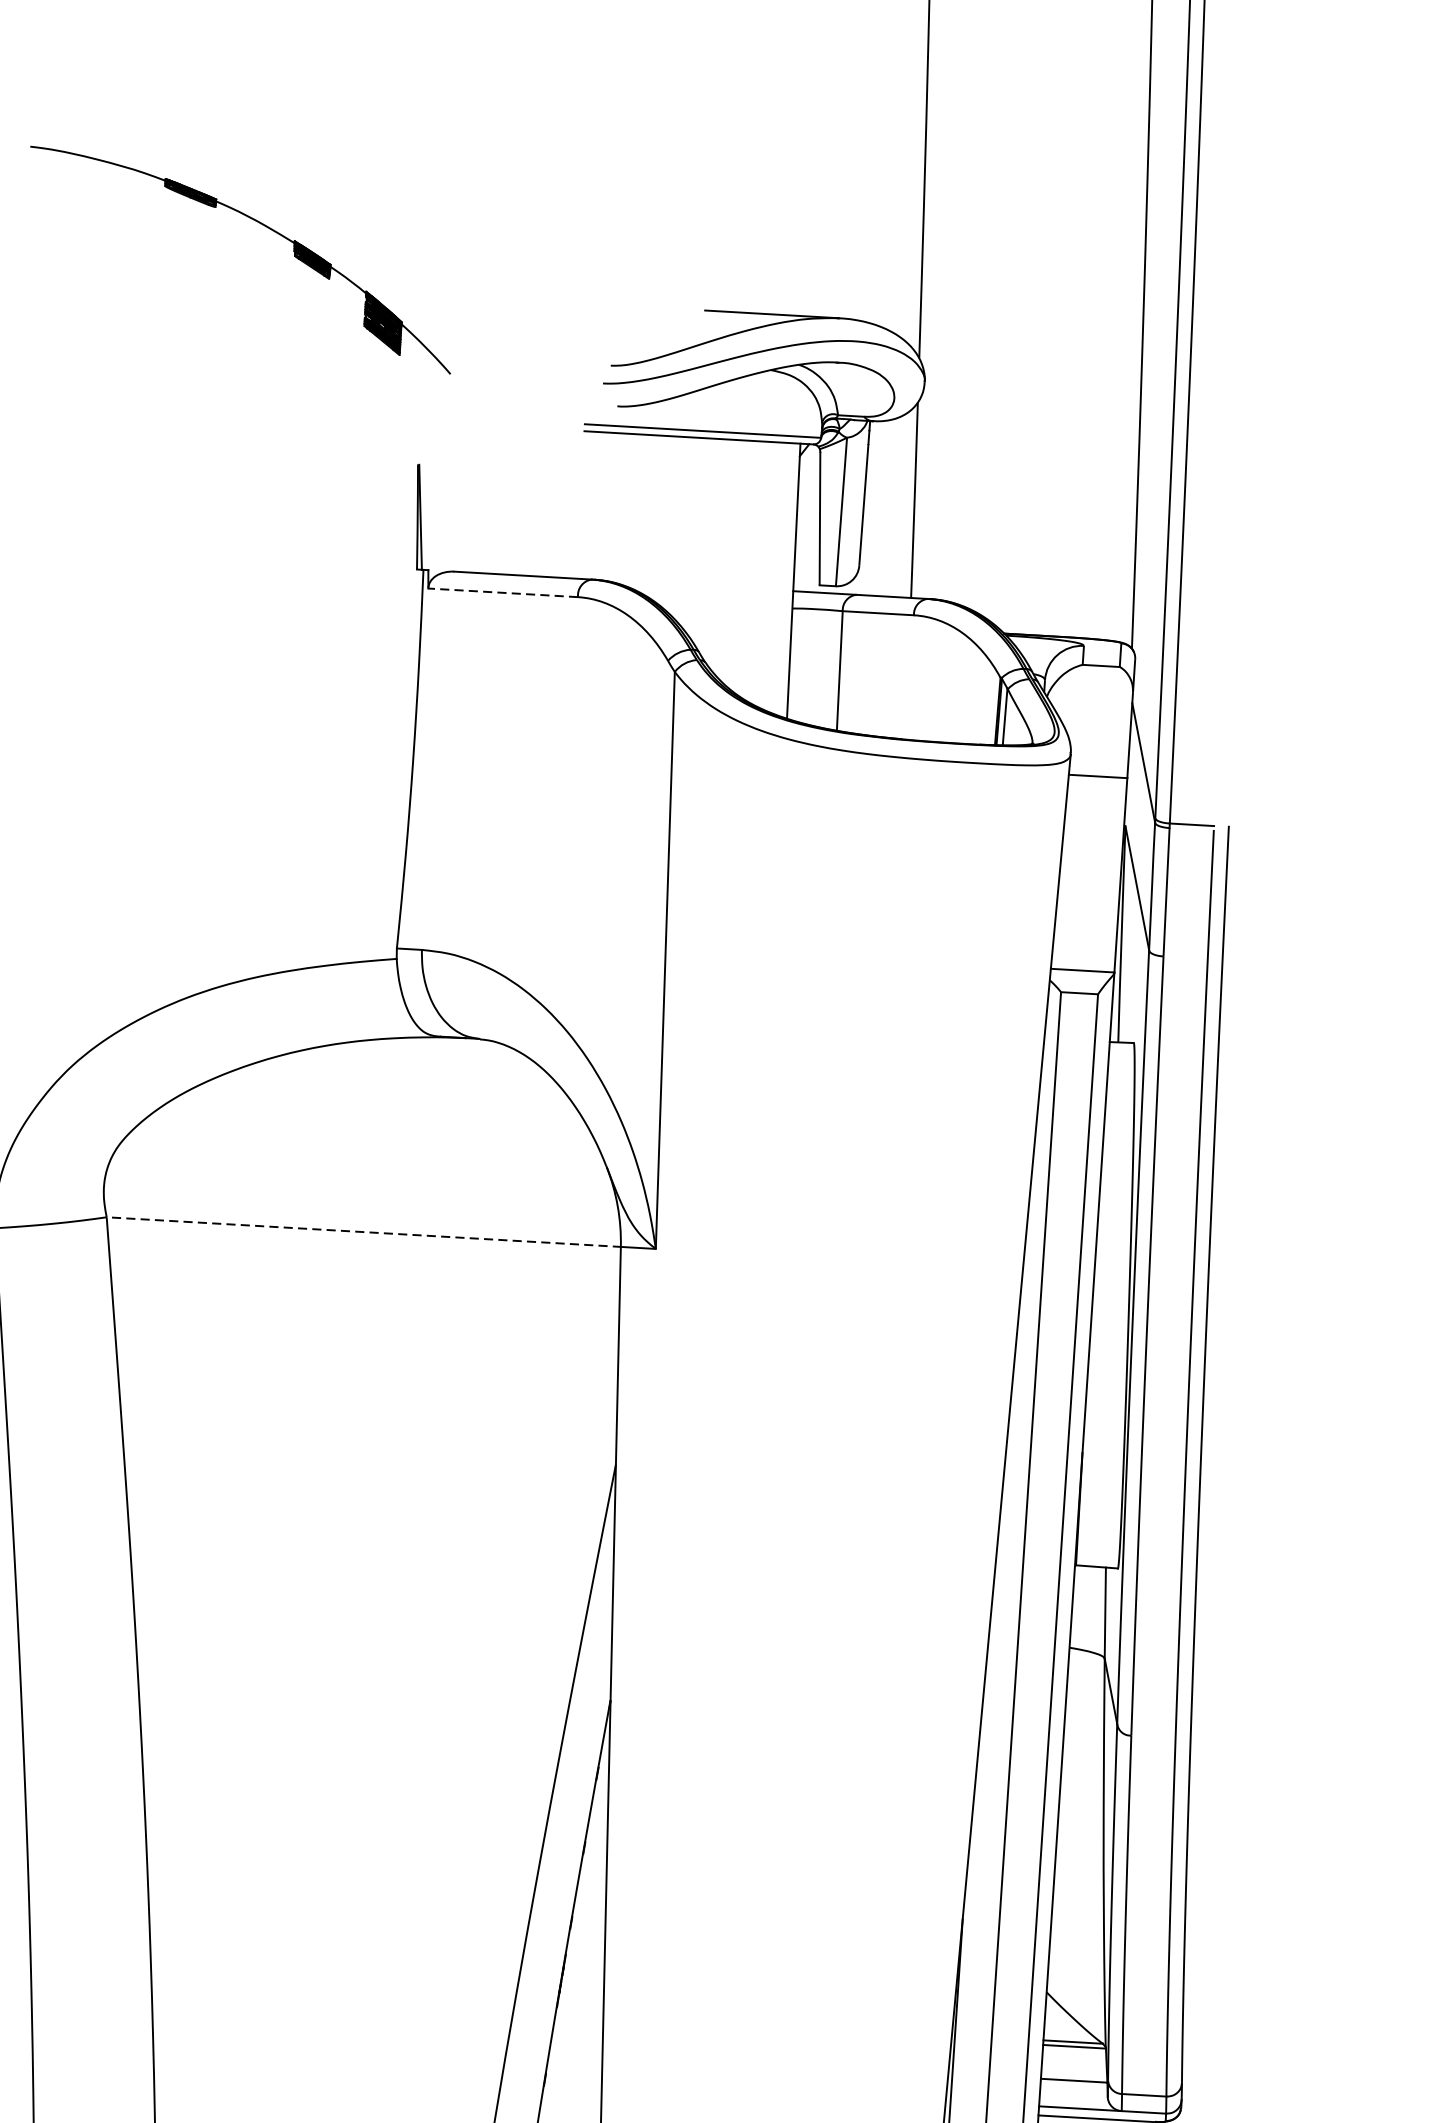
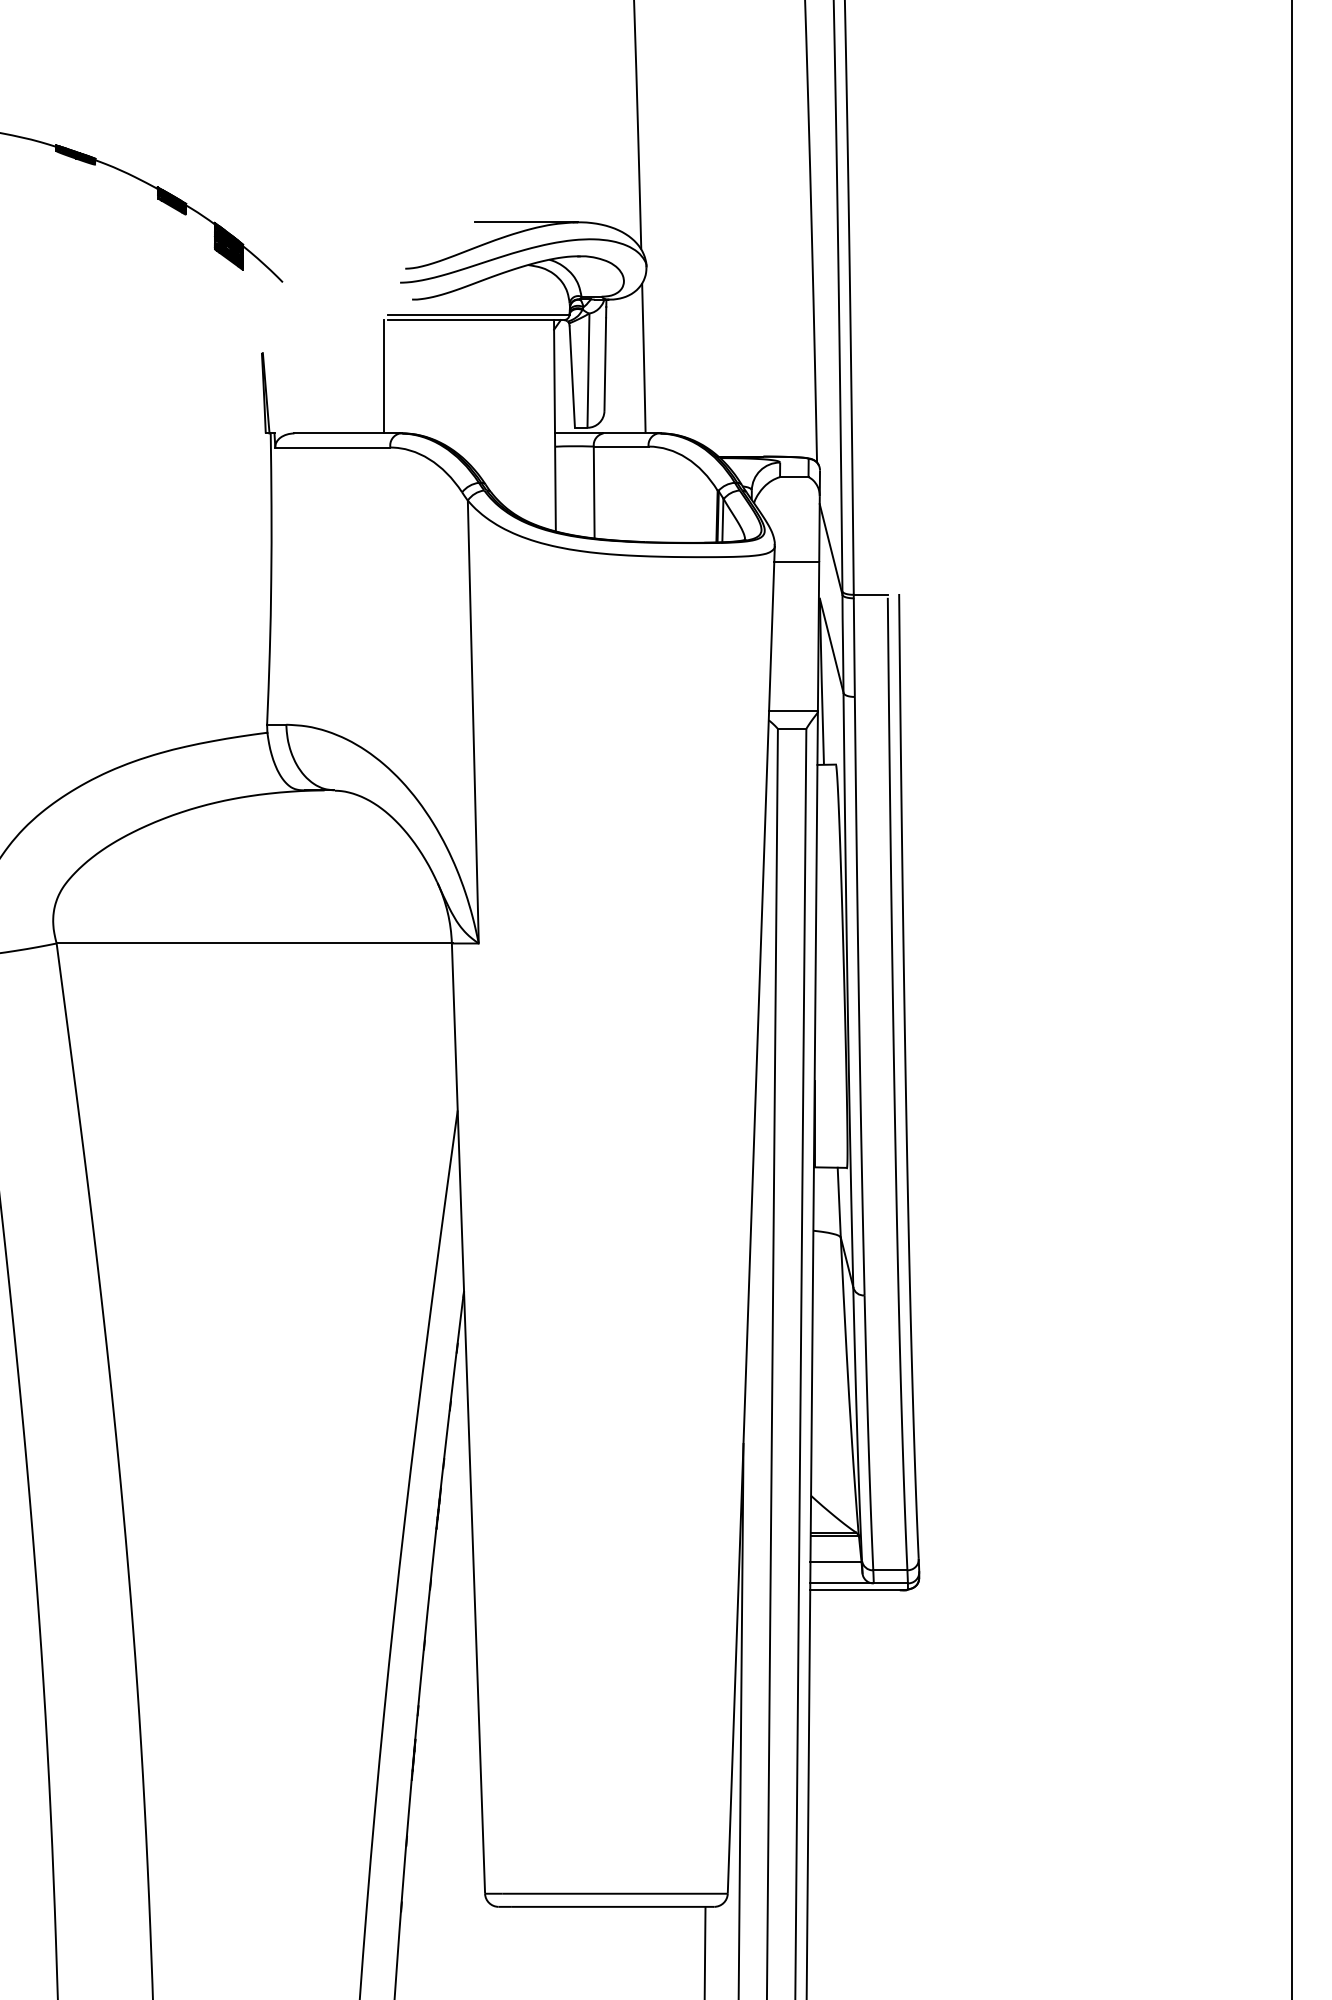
line: (575, 504) -> (384, 376), added
line: (502, 592) -> (332, 447), dashed -> solid
line: (364, 1232) -> (254, 943), dashed -> solid

